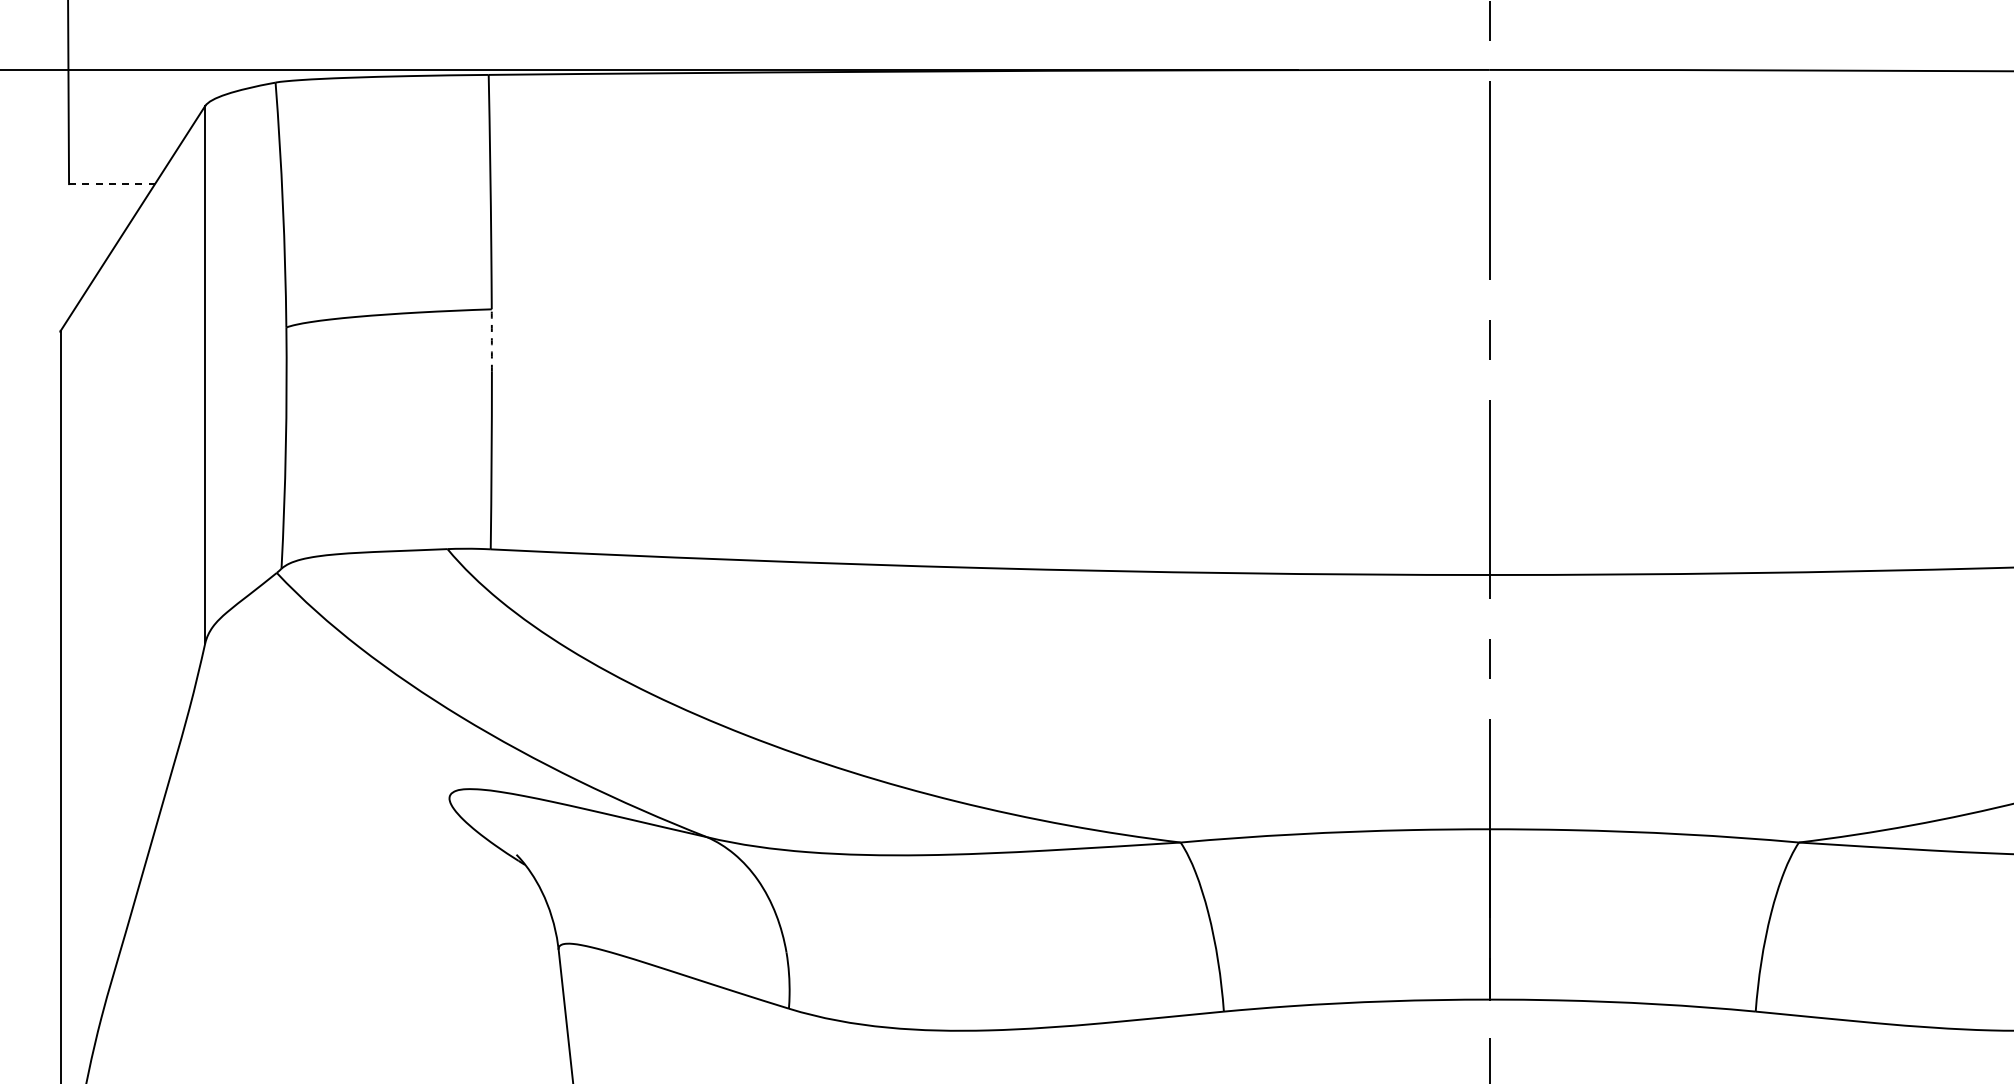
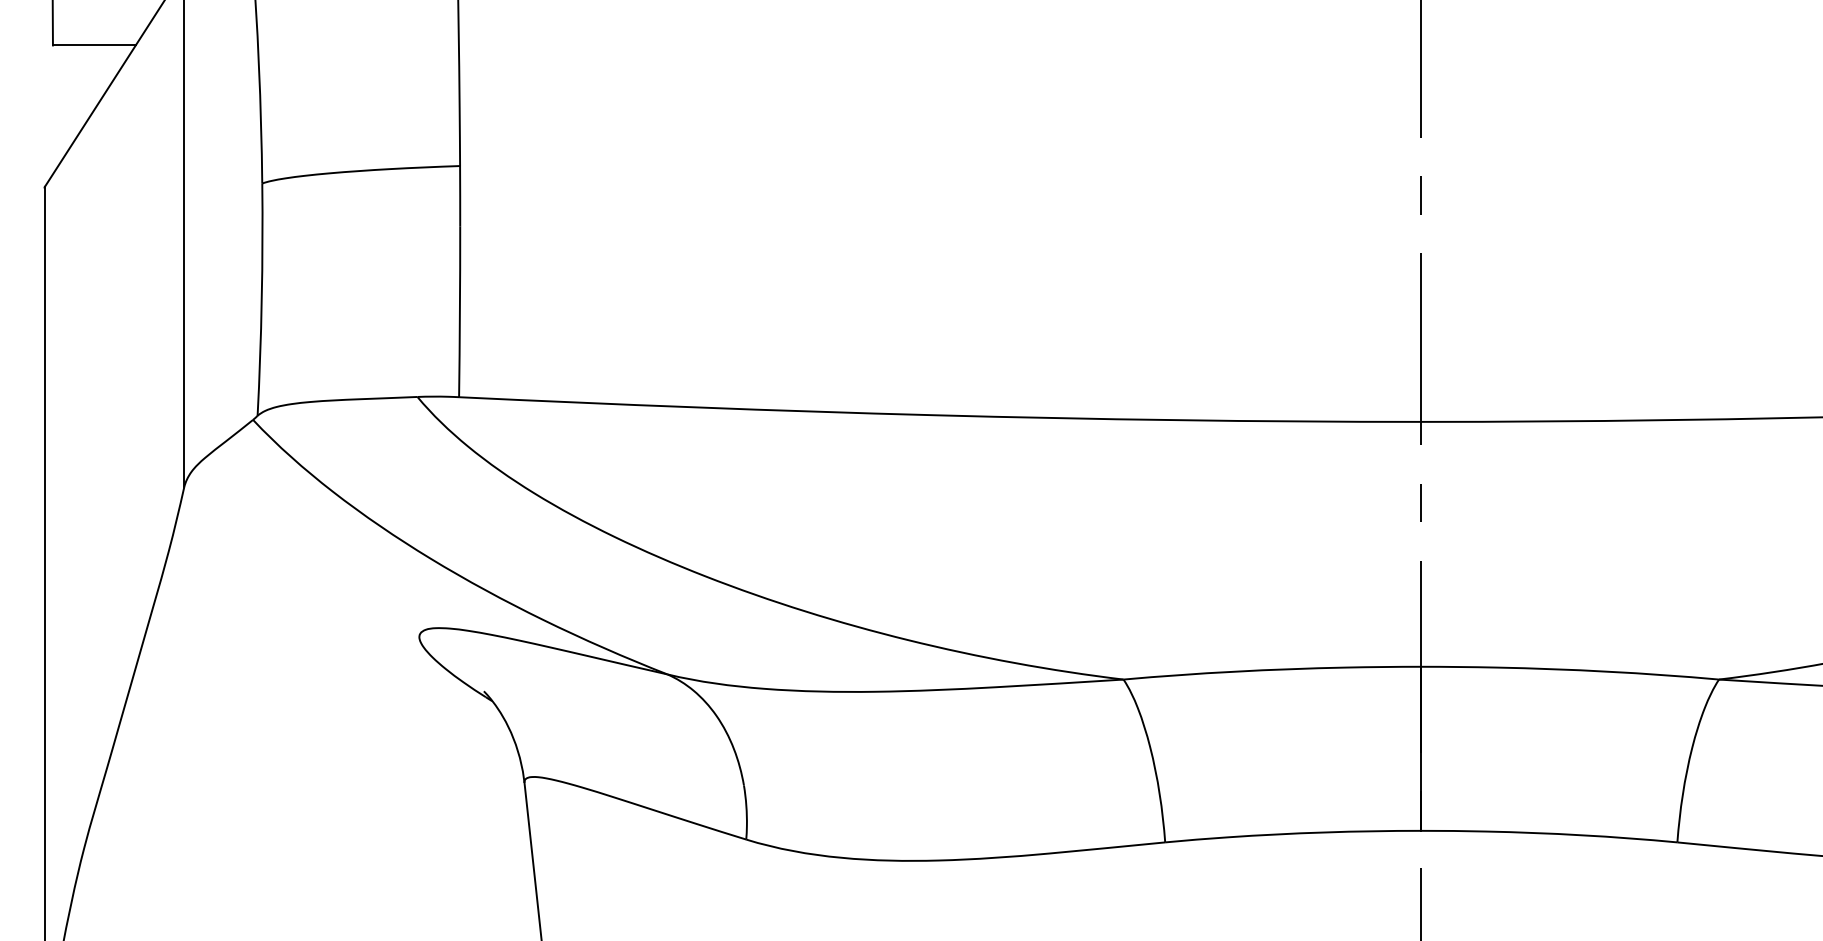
line: (112, 184) -> (94, 45), dashed -> solid
arc: (491, 340) -> (459, 196), dashed -> solid

